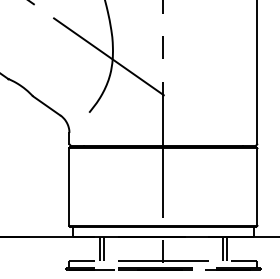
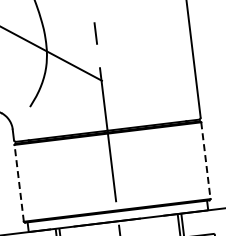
line: (69, 187) -> (19, 183), solid -> dashed
line: (257, 187) -> (206, 161), solid -> dashed

